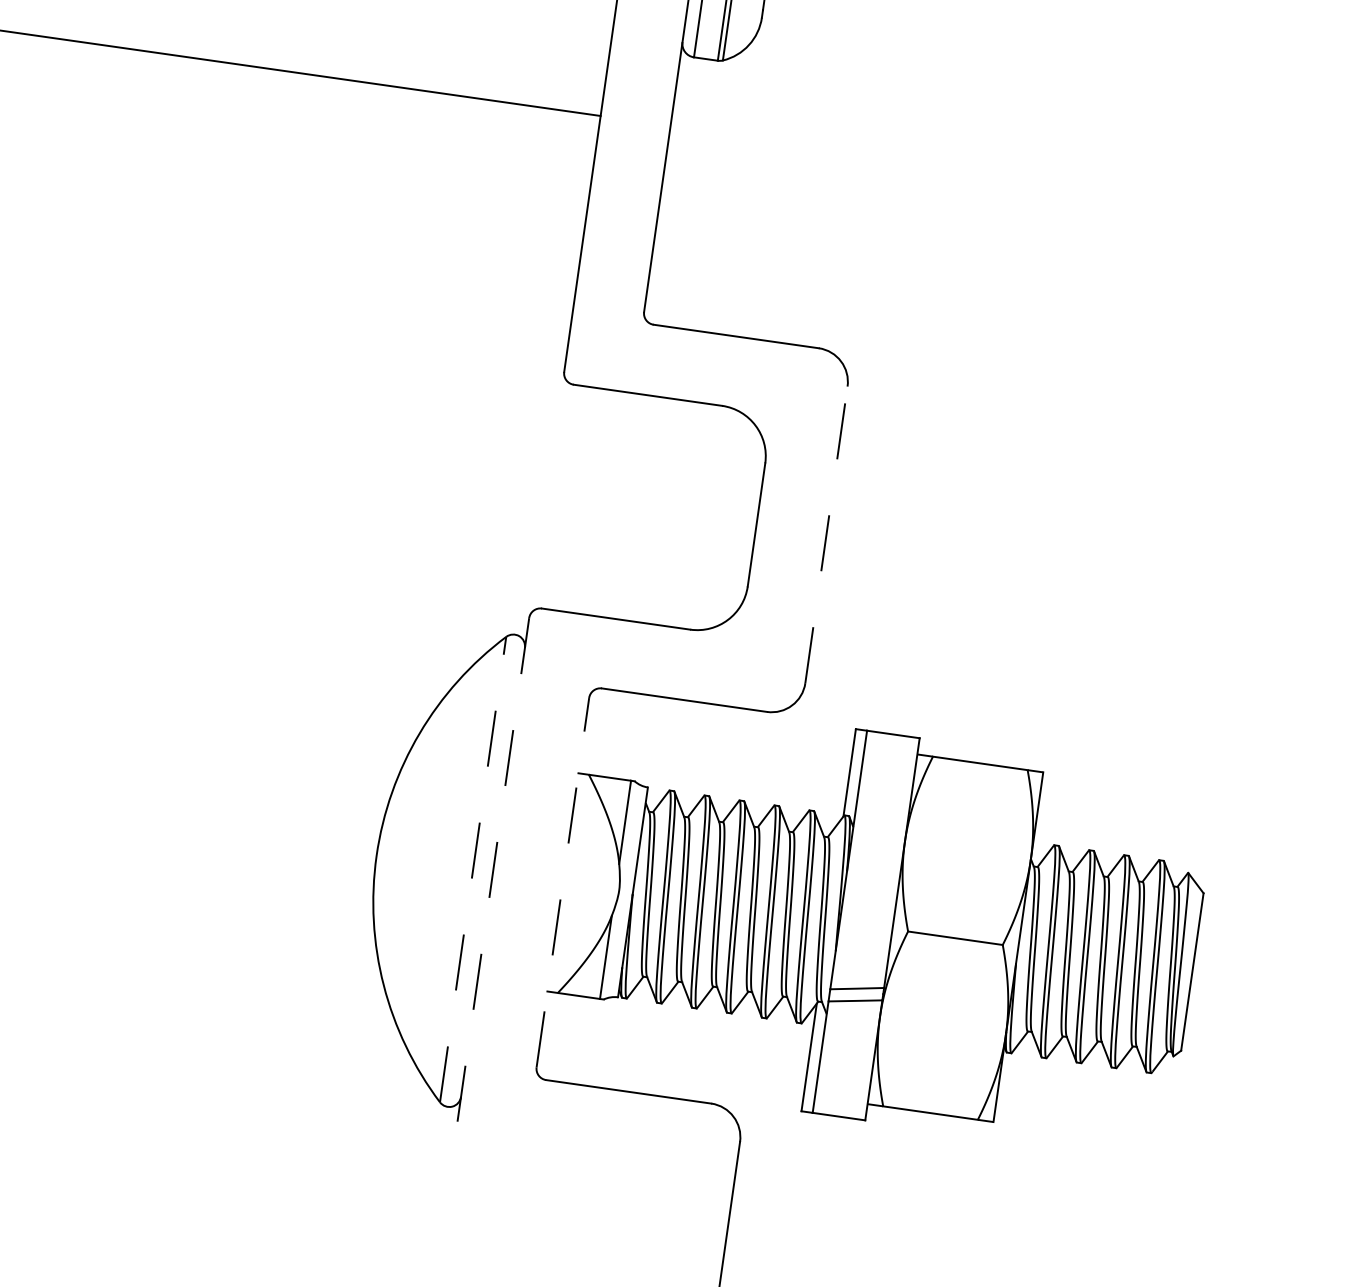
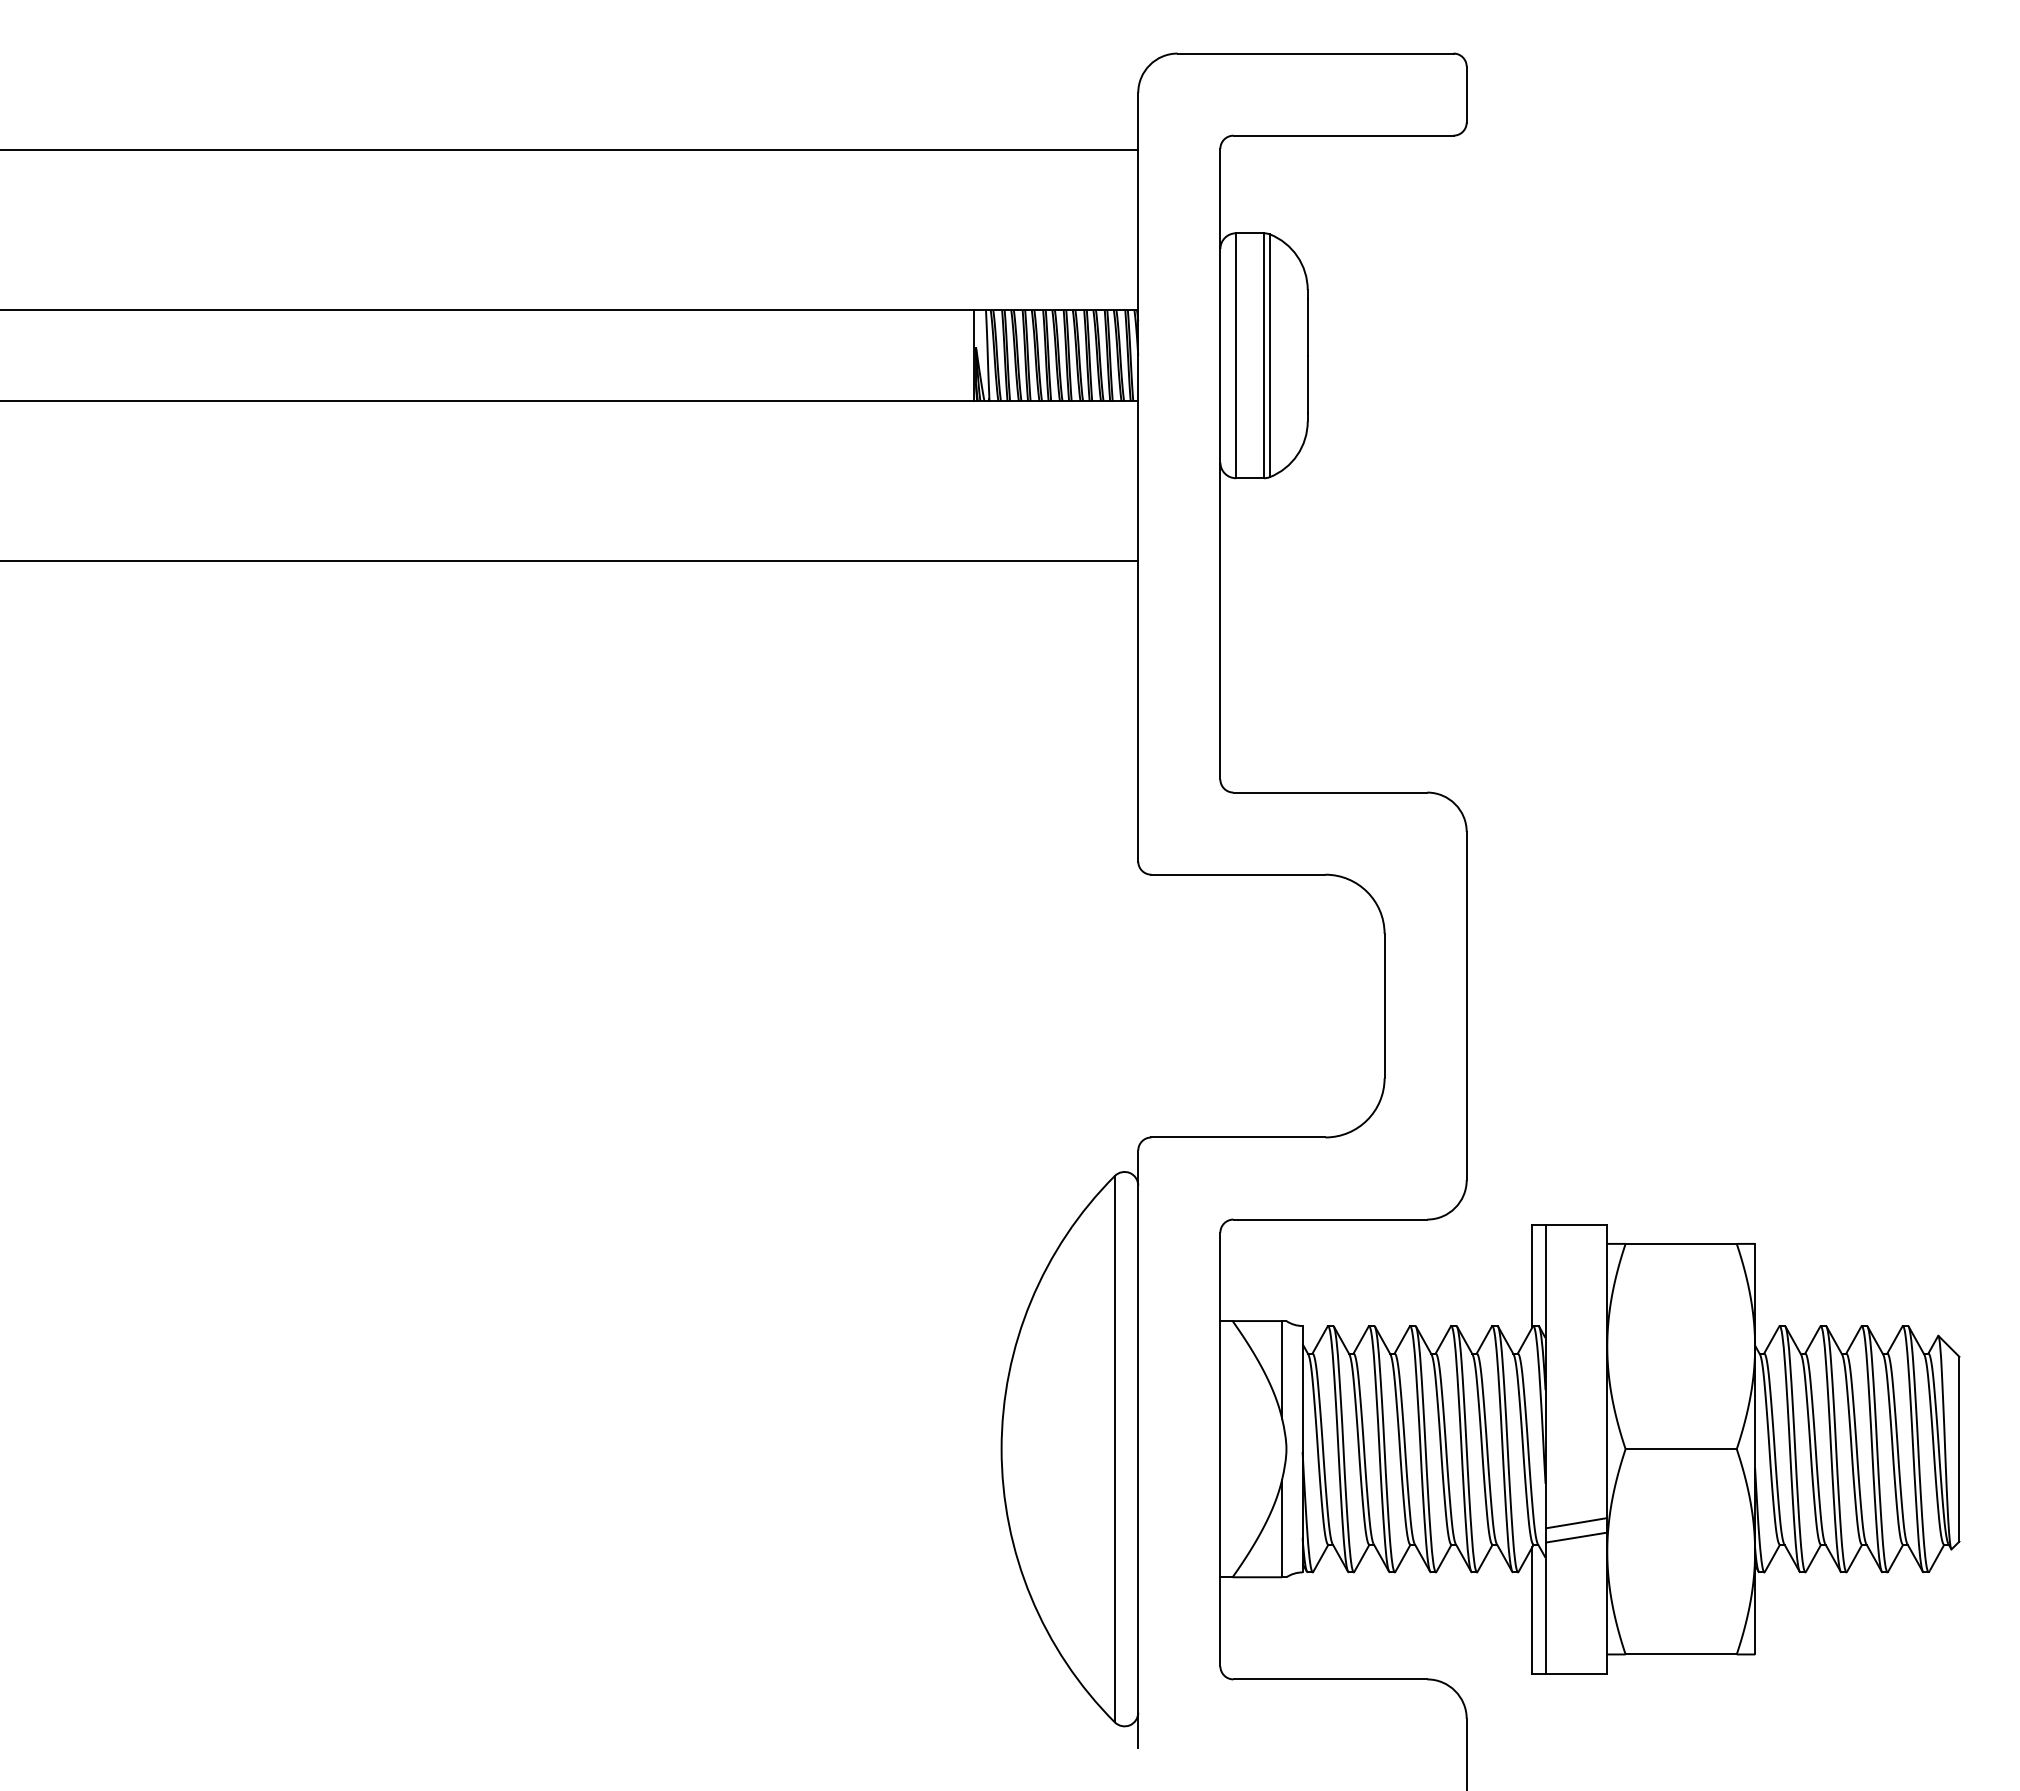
line: (826, 534) -> (1466, 1005), dashed -> solid
line: (472, 868) -> (1114, 1448), dashed -> solid
line: (493, 872) -> (1138, 1449), dashed -> solid
line: (563, 882) -> (1220, 1449), dashed -> solid

